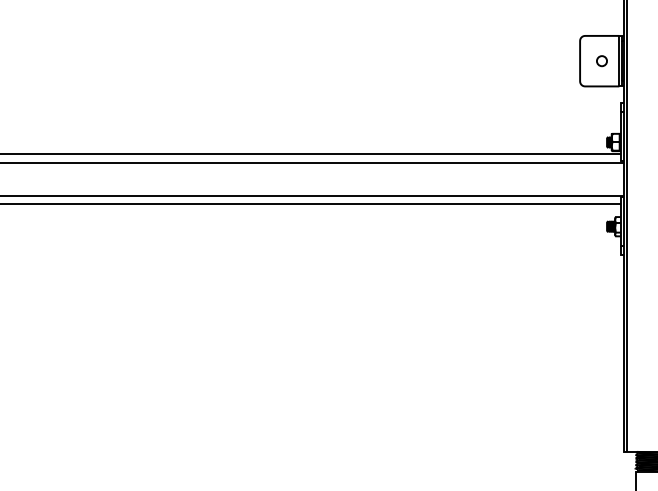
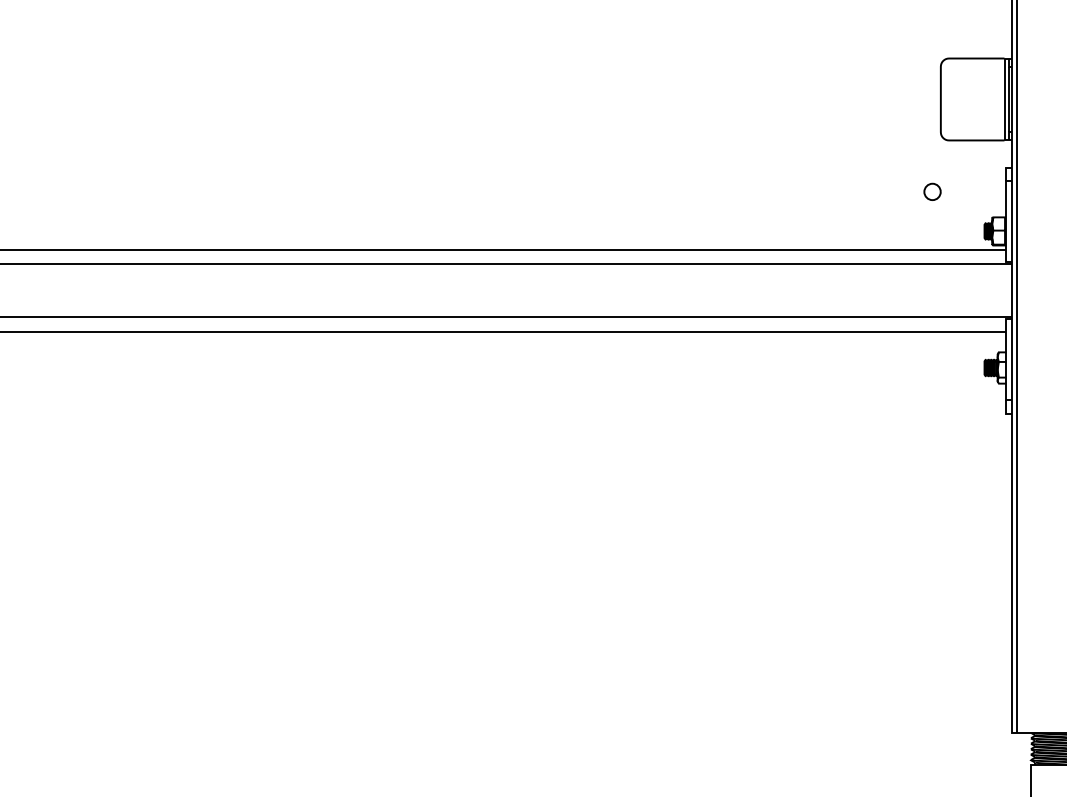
circle: (601, 61) -> (931, 192), moved

